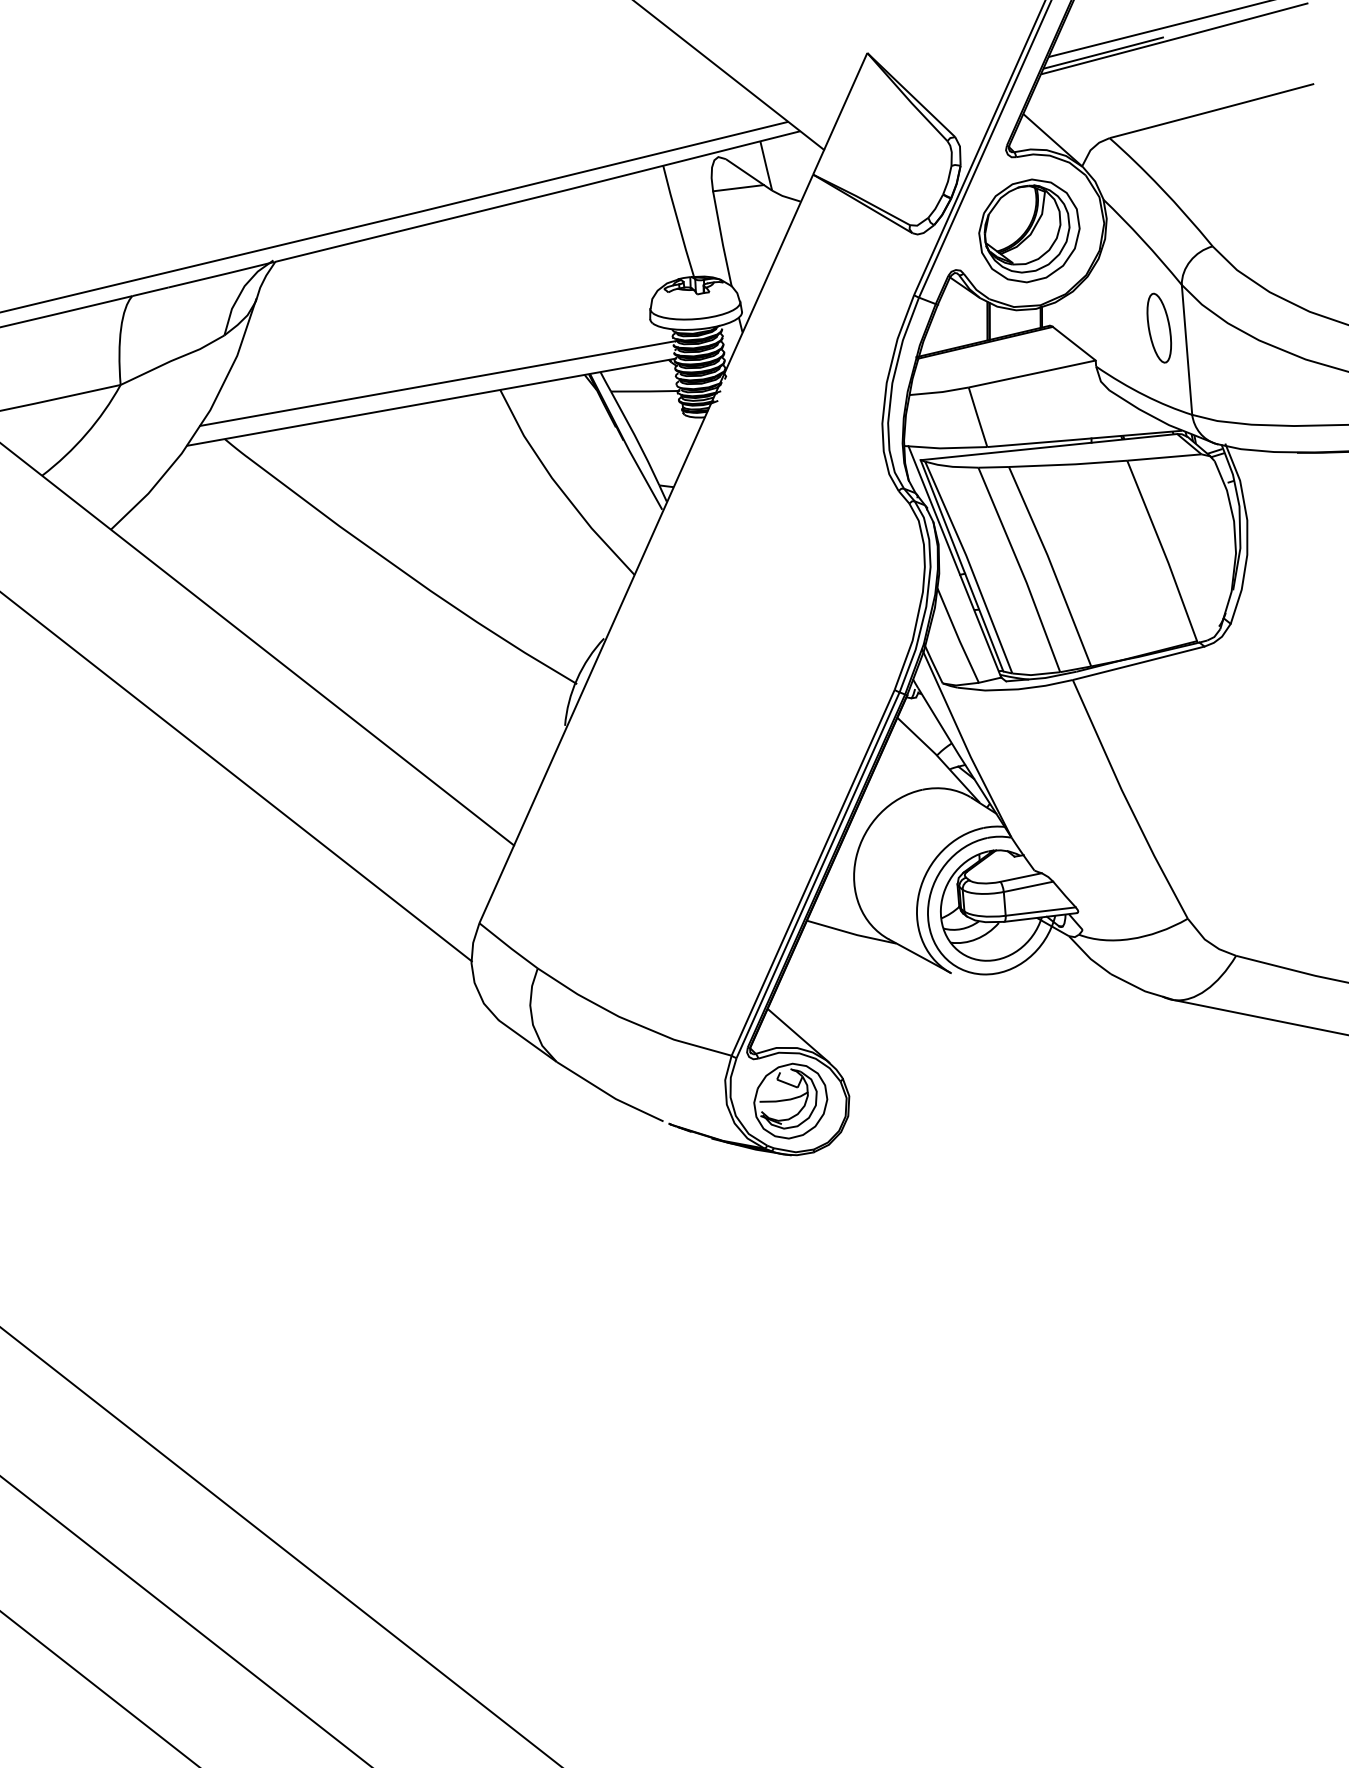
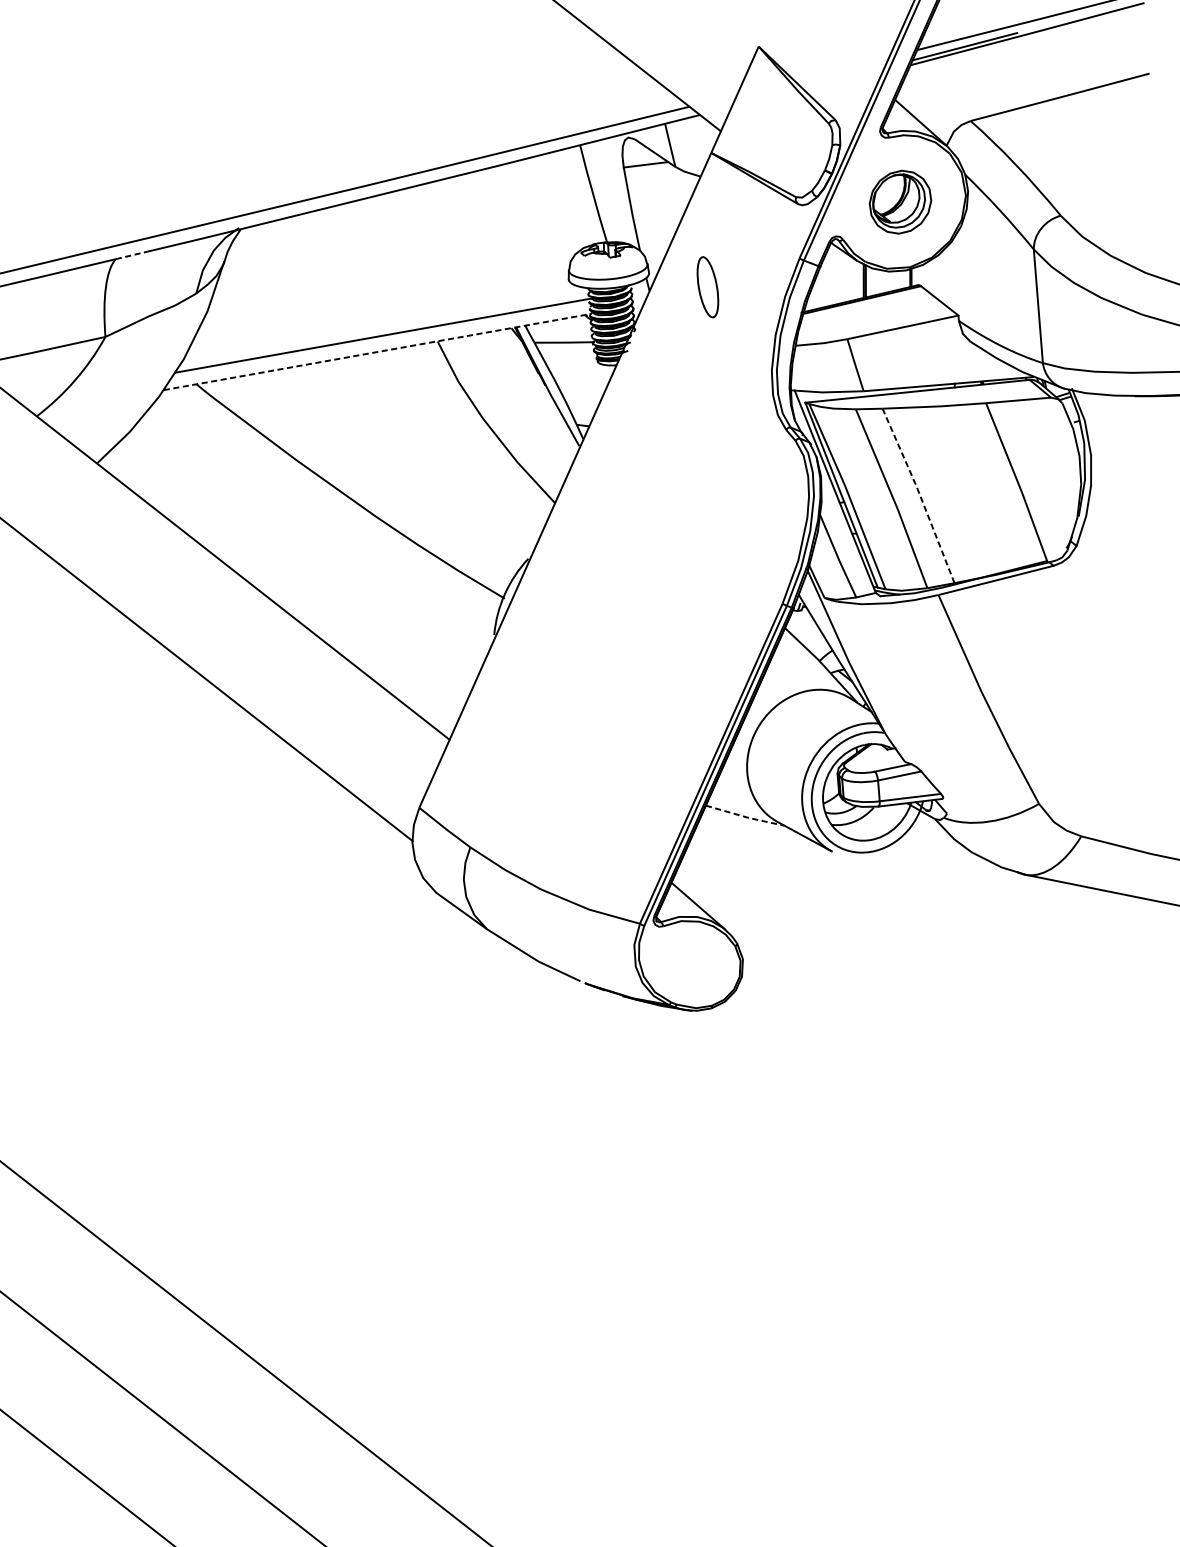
part: (1029, 230) -> (900, 201), size x0.7
line: (151, 291) -> (132, 255), solid -> dashed
part: (1159, 327) -> (708, 286), moved
line: (432, 402) -> (378, 352), solid -> dashed
line: (1051, 565) -> (919, 494), solid -> dashed
line: (851, 933) -> (744, 816), solid -> dashed
part: (790, 1100) -> (691, 962), removed

